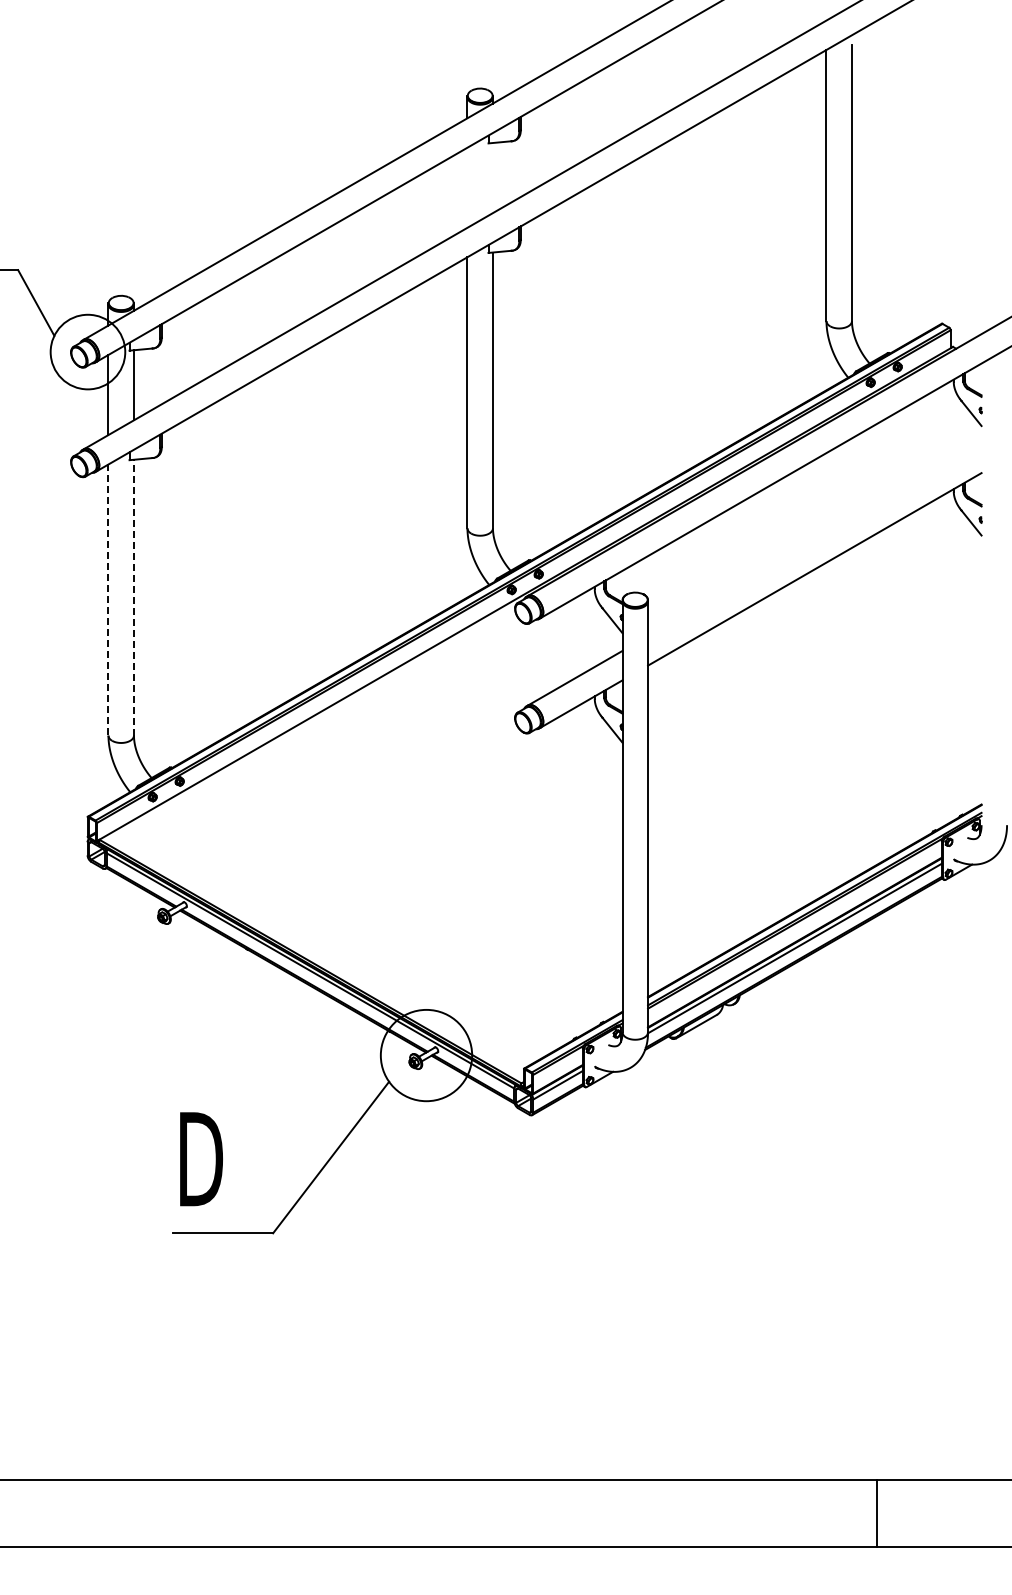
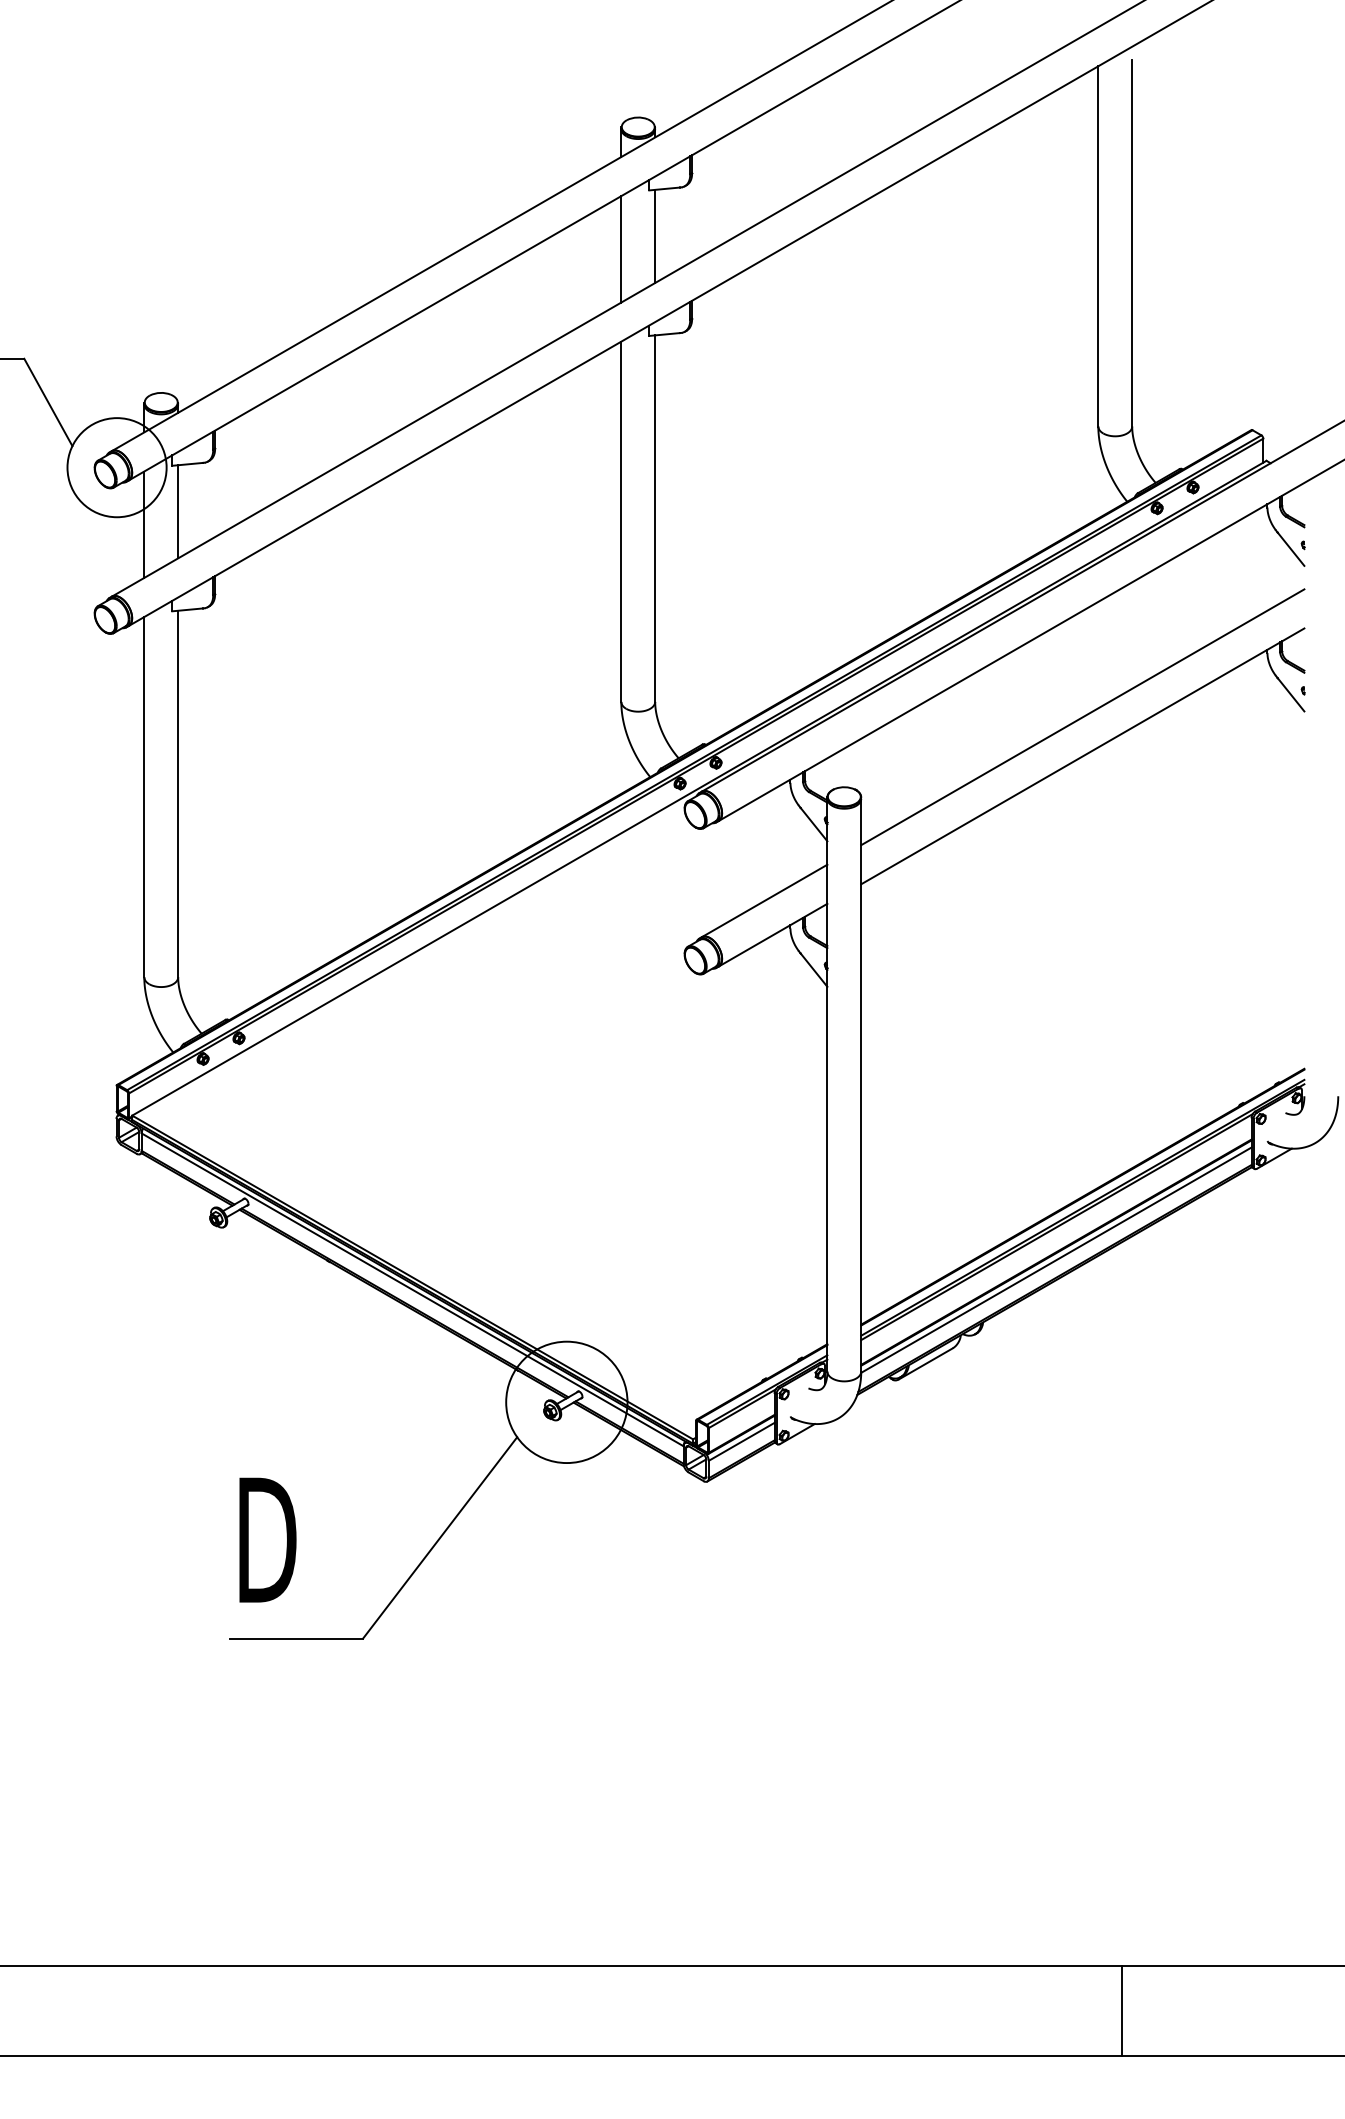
line: (492, 178) -> (654, 237), added
line: (467, 187) -> (621, 248), added
line: (814, 539) -> (1082, 716), added
line: (133, 597) -> (177, 793), dashed -> solid
line: (108, 600) -> (144, 797), dashed -> solid
line: (877, 1513) -> (1122, 2010), moved

